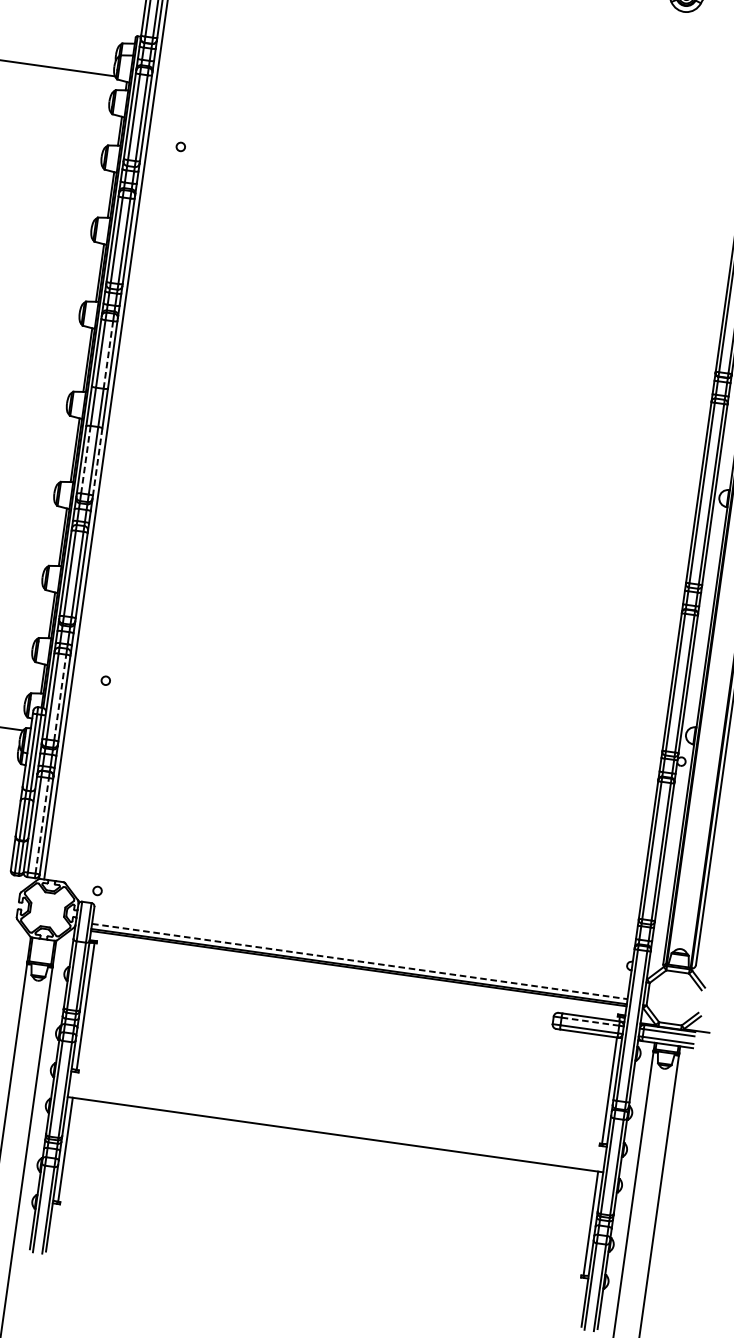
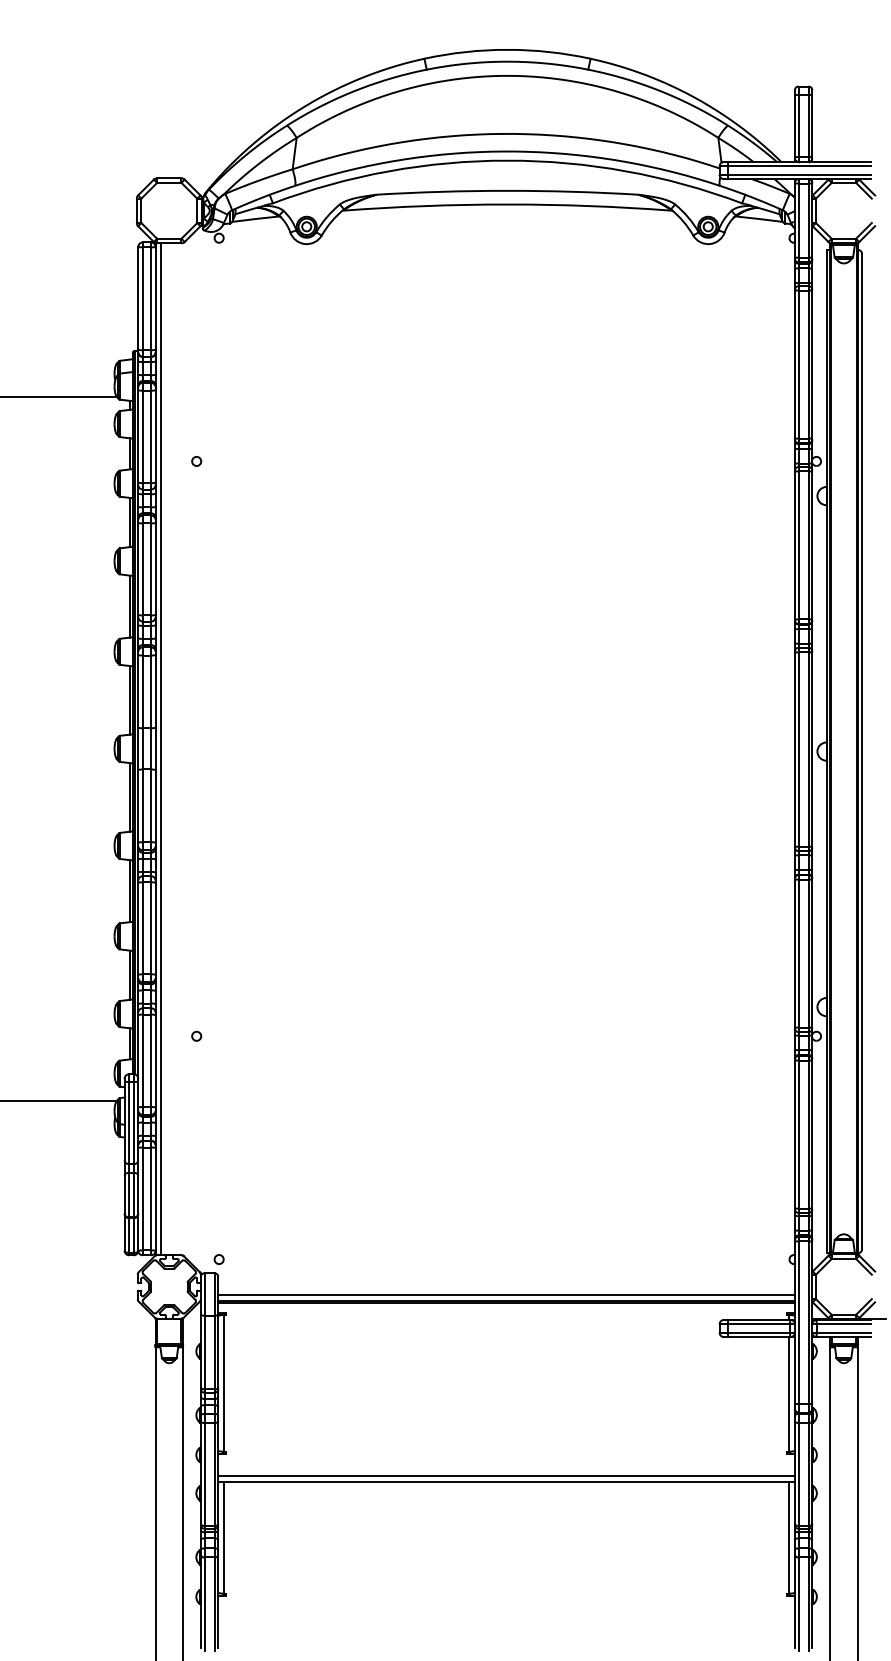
line: (108, 354) -> (151, 691), dashed -> solid
line: (85, 460) -> (142, 806), dashed -> solid
line: (97, 462) -> (155, 807), dashed -> solid
line: (60, 697) -> (151, 1060), dashed -> solid
line: (42, 825) -> (151, 1198), dashed -> solid
line: (360, 961) -> (507, 1295), dashed -> solid
line: (589, 1021) -> (758, 1324), dashed -> solid
line: (336, 1129) -> (506, 1476), added

